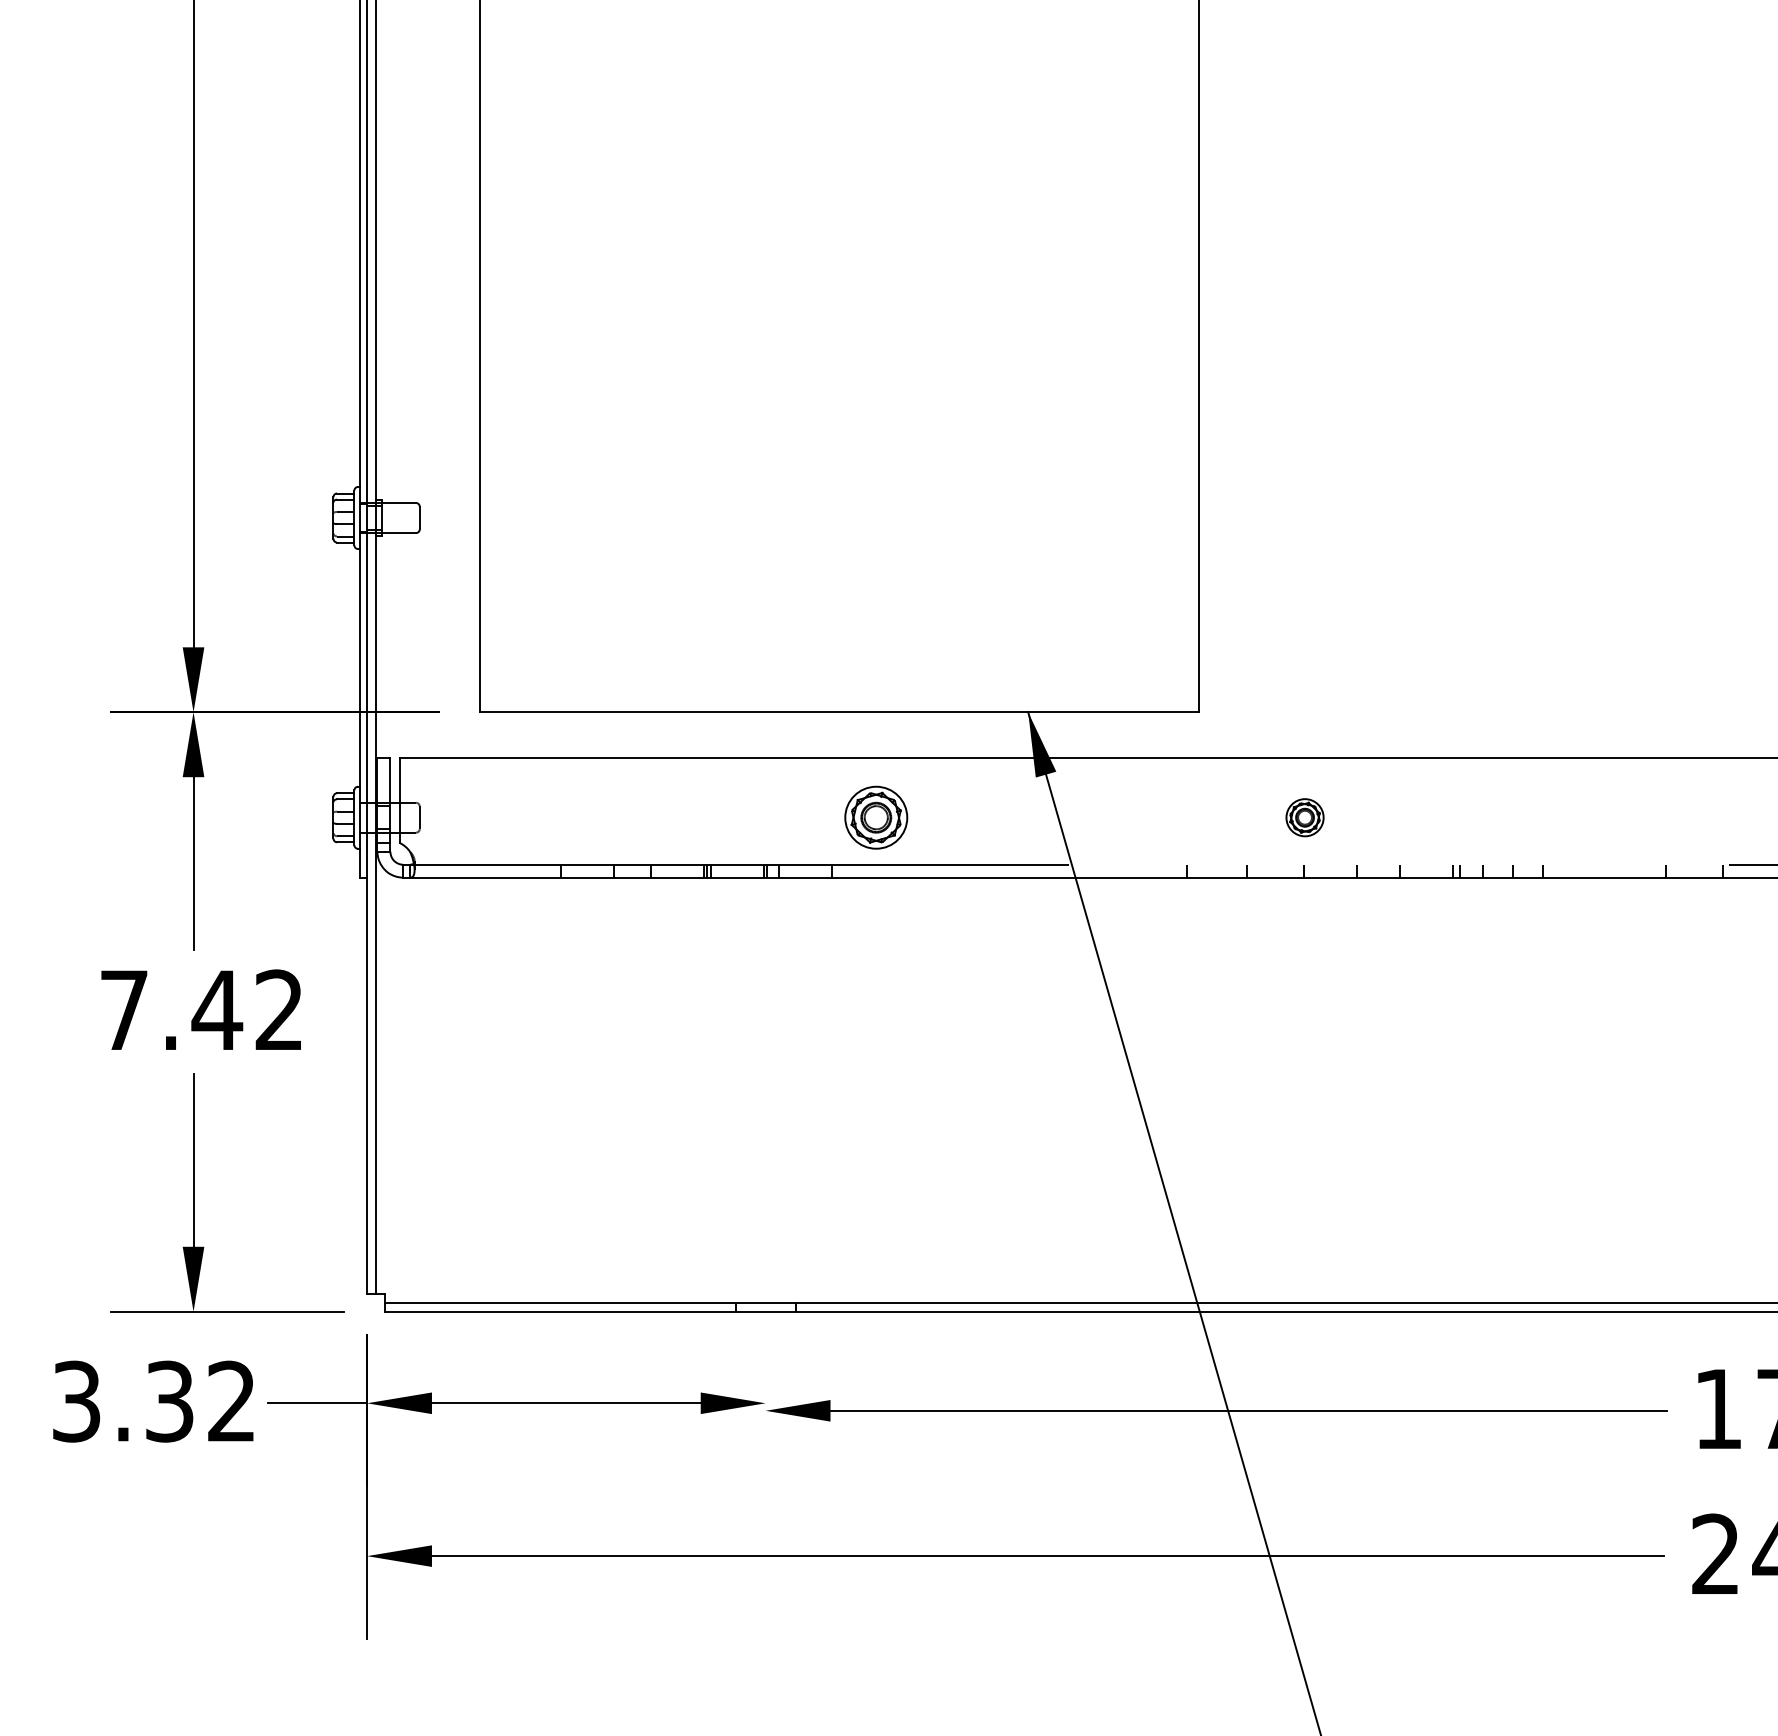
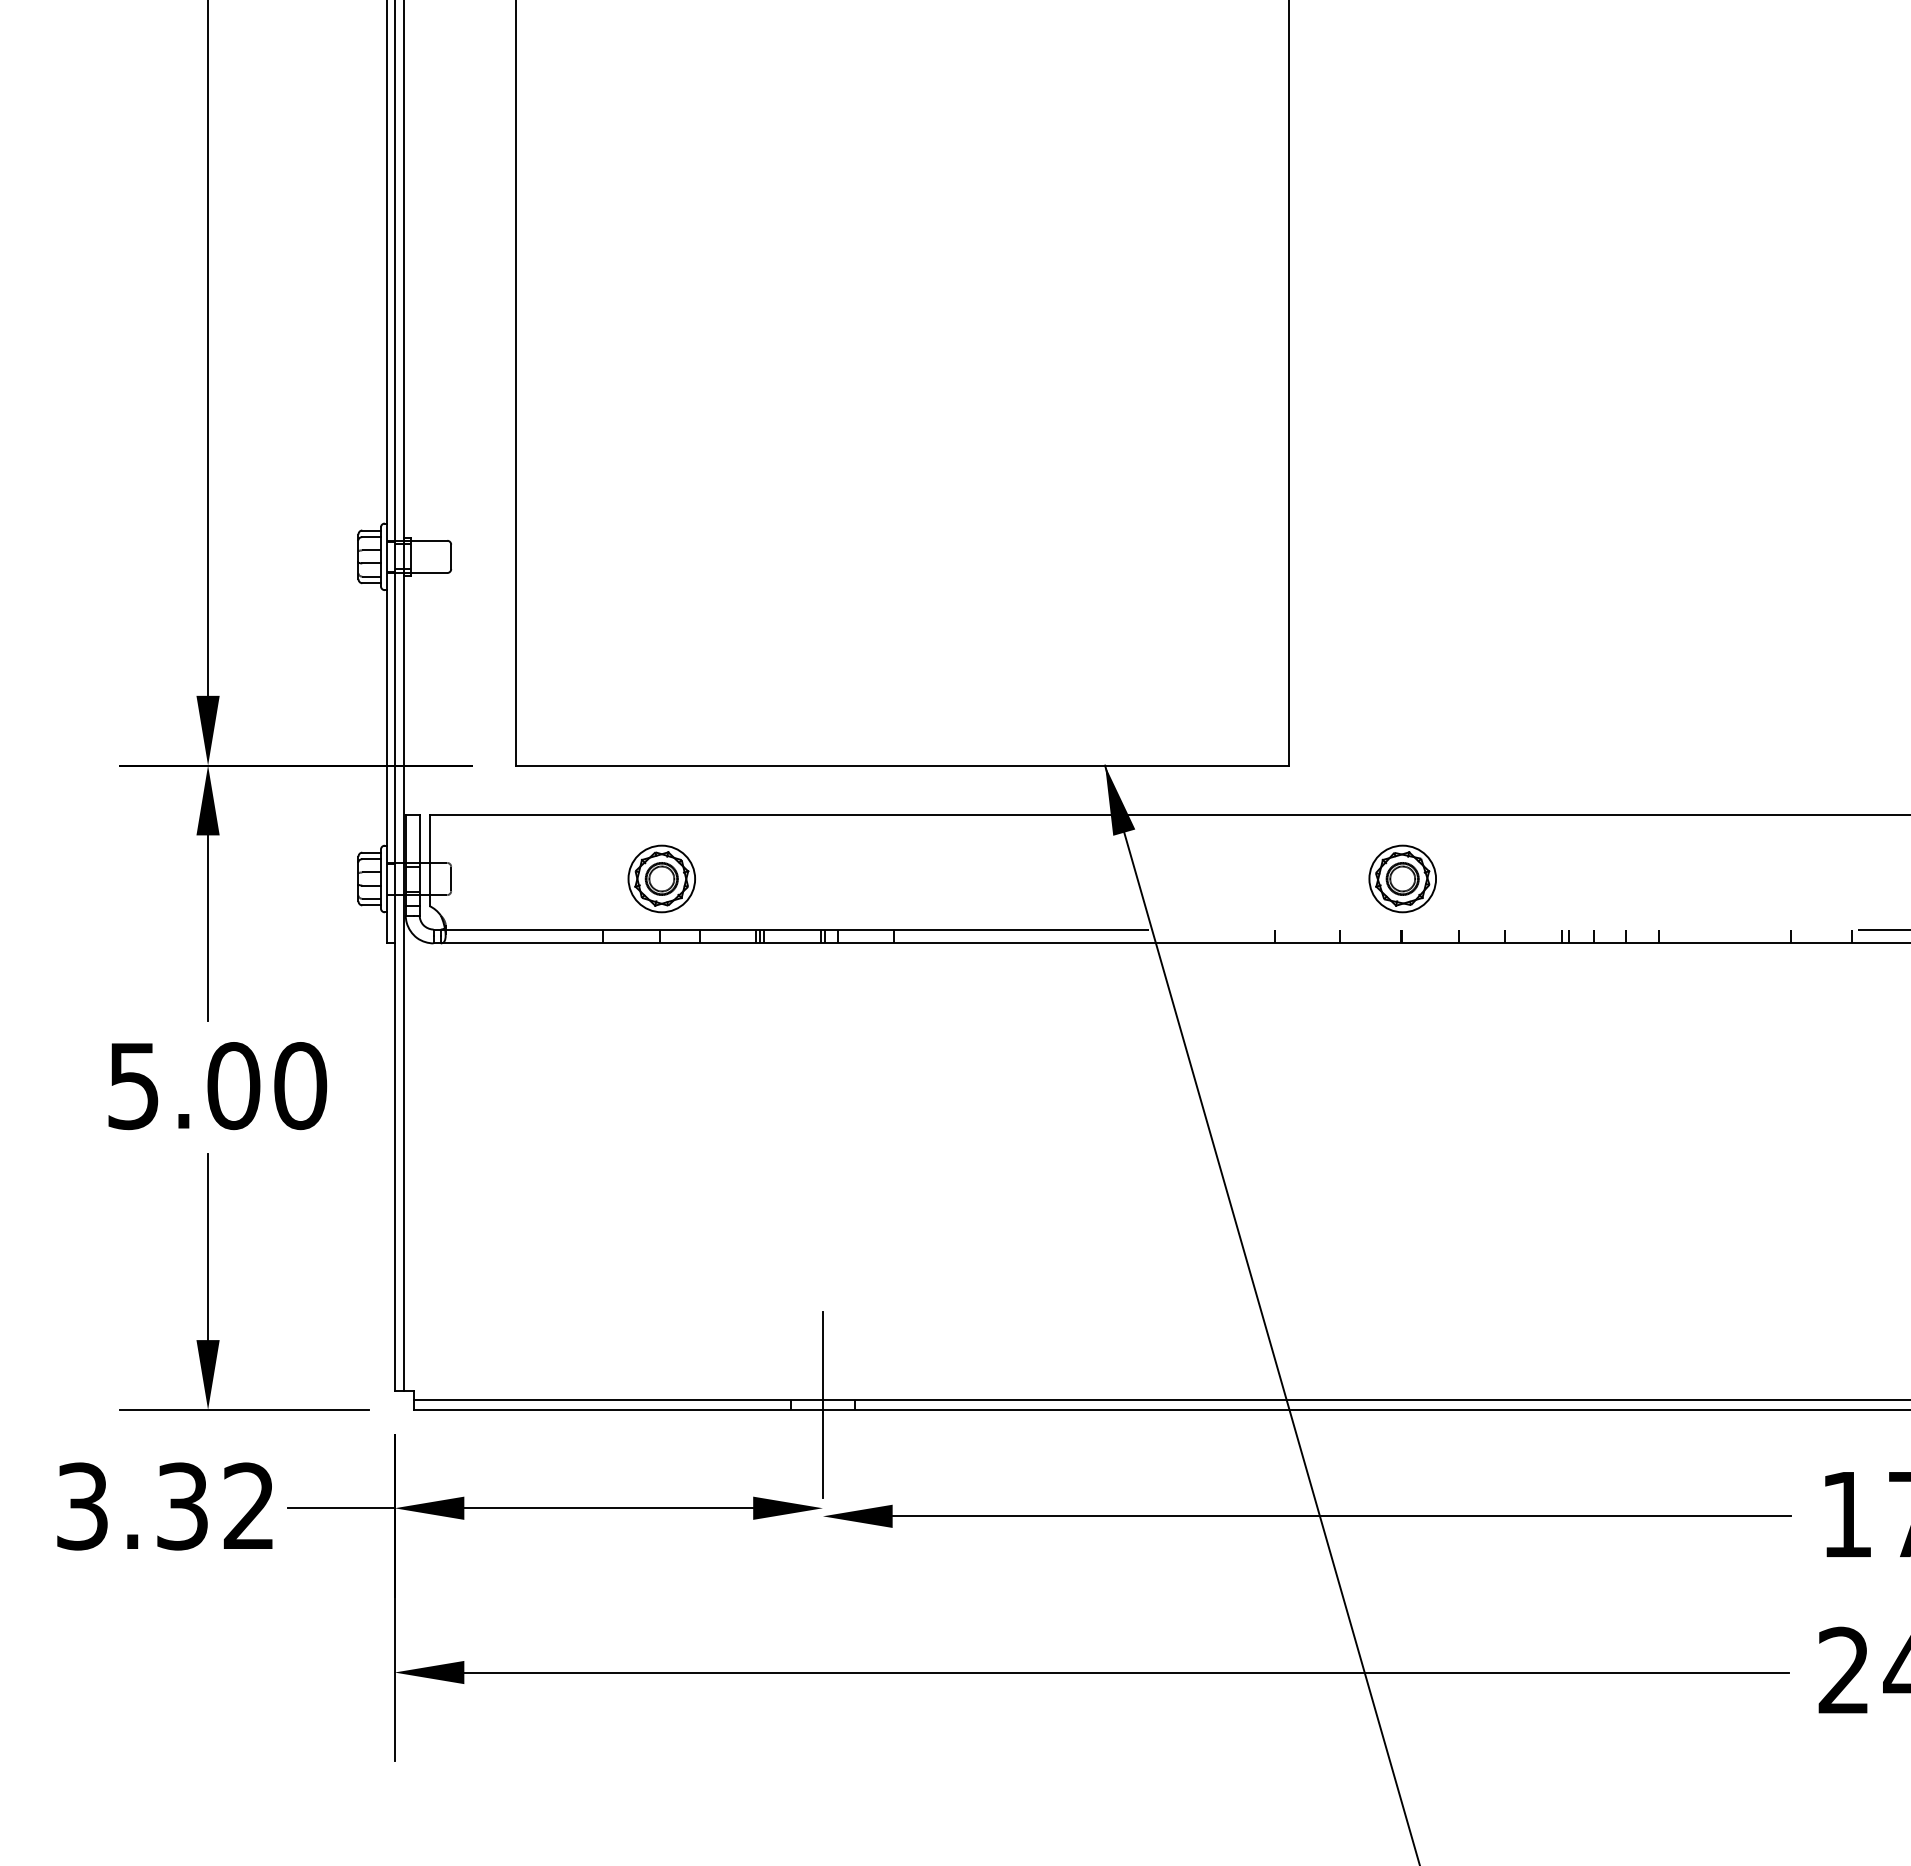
part: (875, 817) -> (661, 878), moved
part: (1304, 817) -> (1402, 878), size x1.67
text: (202, 1010) -> (217, 1086), 7.42 -> 5.00
line: (765, 1306) -> (822, 1404), added

